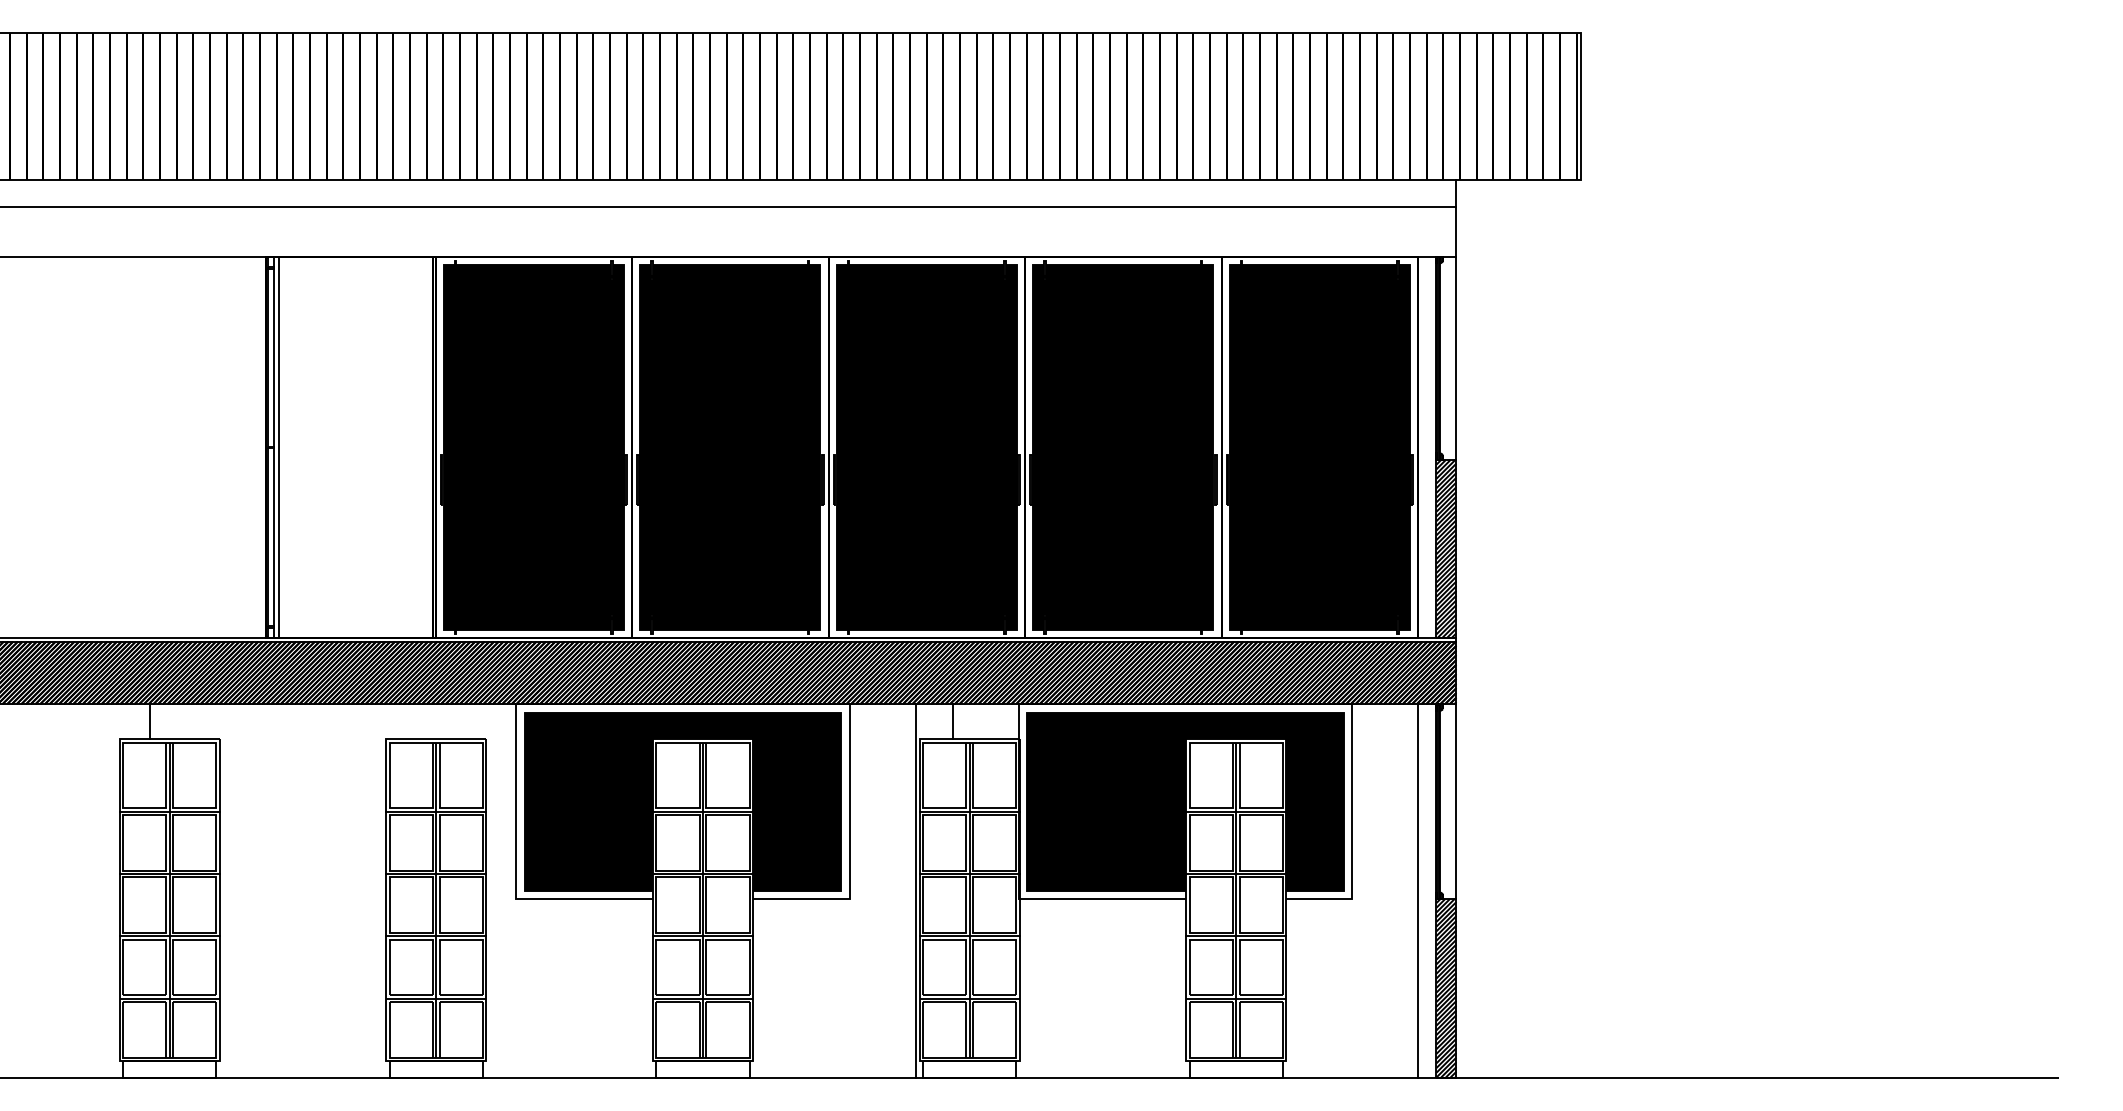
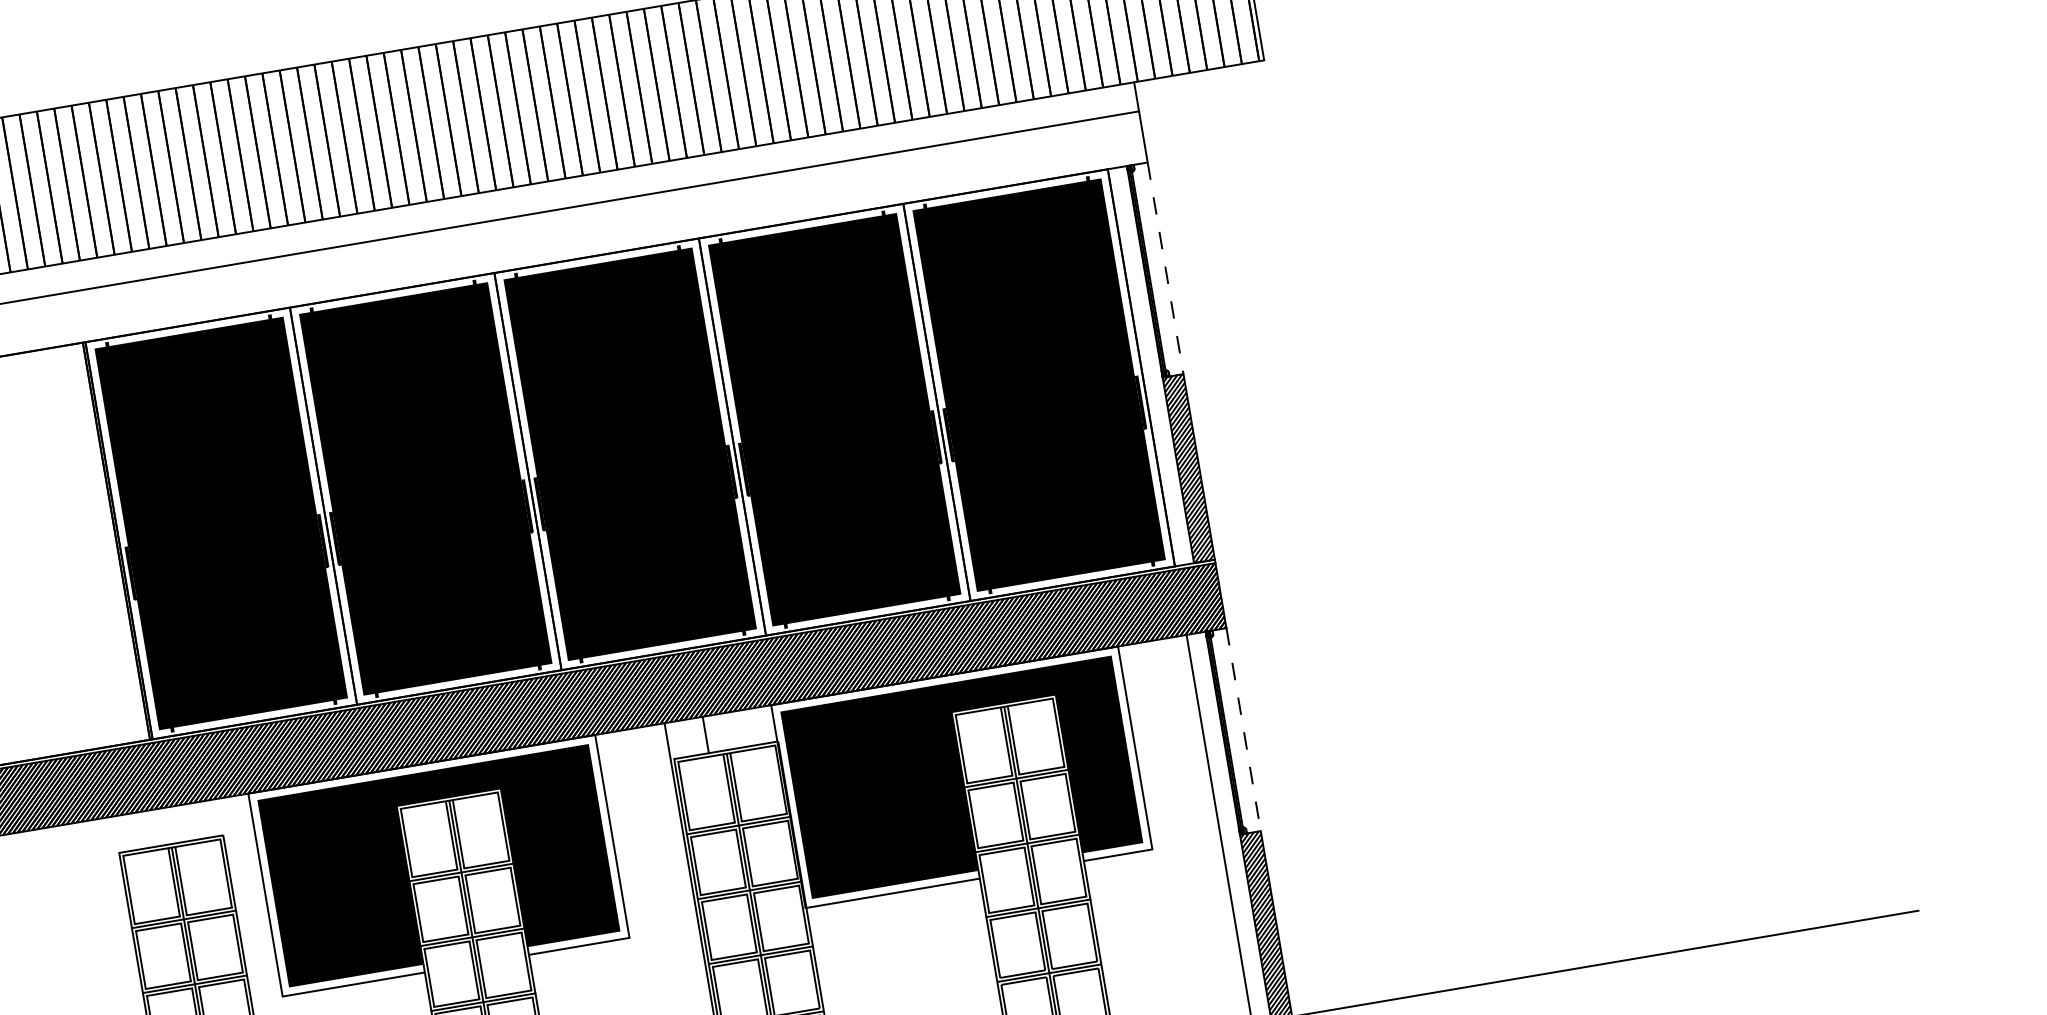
line: (1456, 358) -> (1165, 268), solid -> dashed
line: (1456, 801) -> (1243, 729), solid -> dashed

